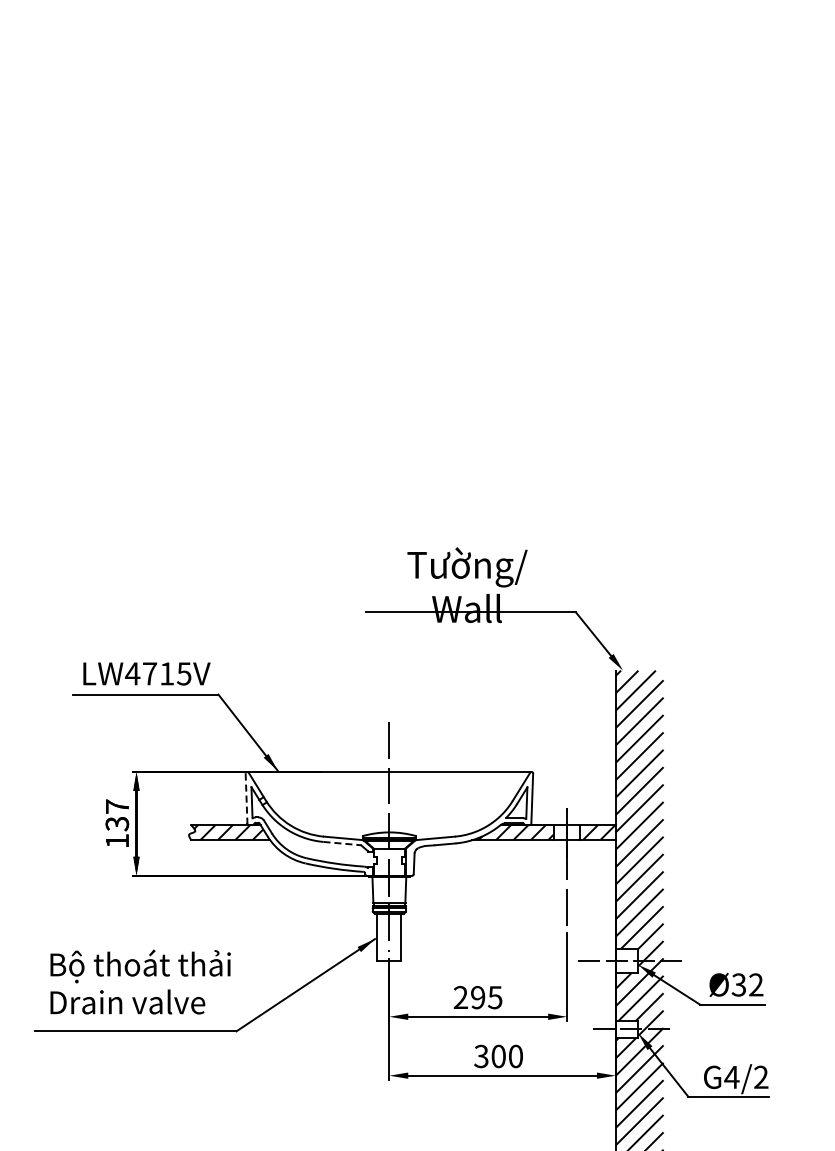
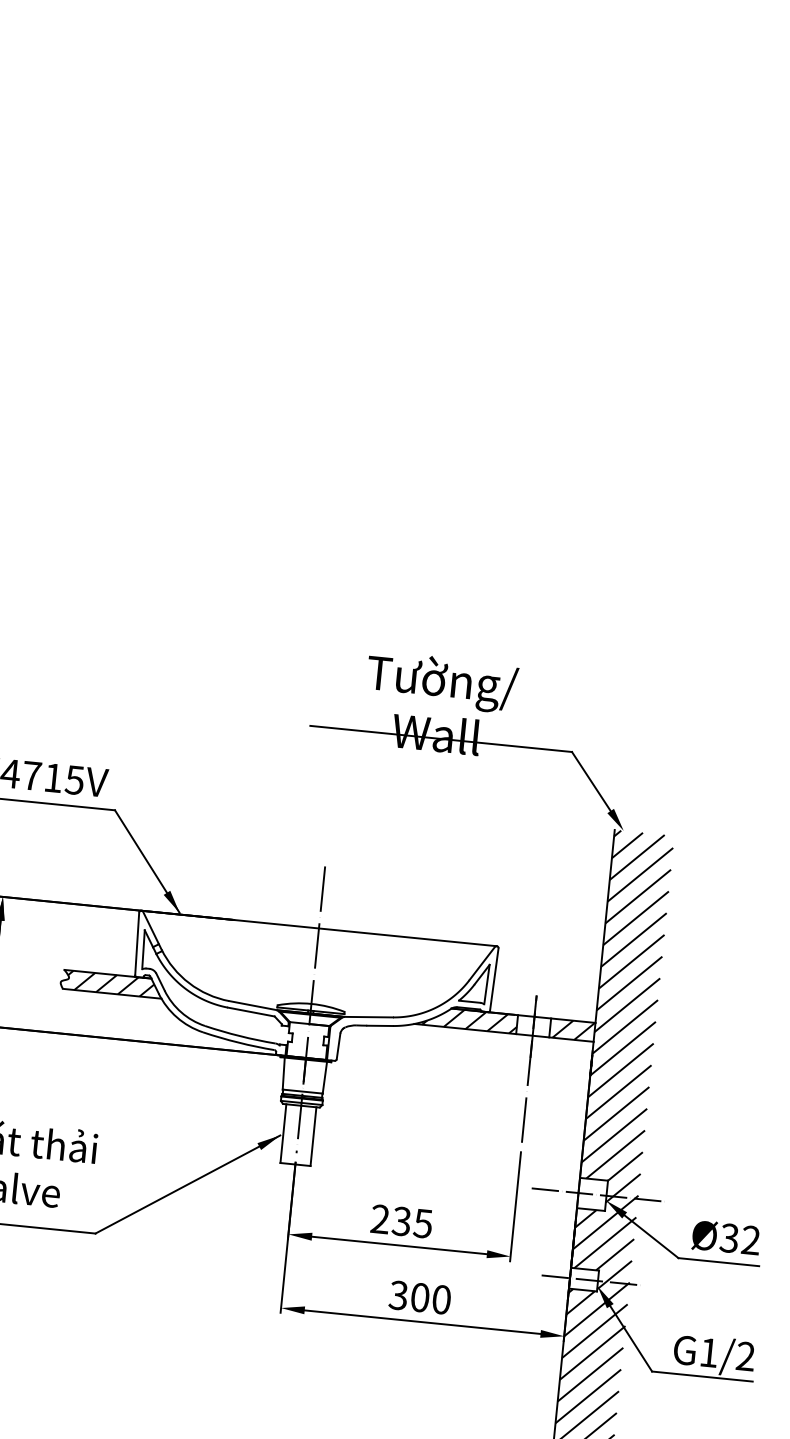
line: (246, 799) -> (137, 944), dashed -> solid
line: (342, 843) -> (251, 1011), dashed -> solid
text: (477, 997) -> (401, 1221), 295 -> 235
text: (731, 1077) -> (708, 1352), G4/2 -> G1/2

